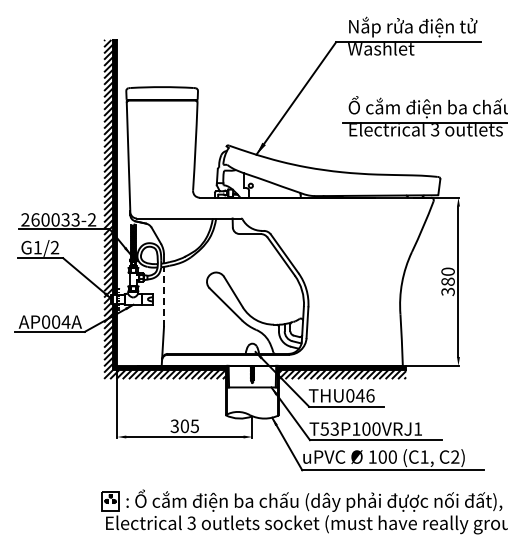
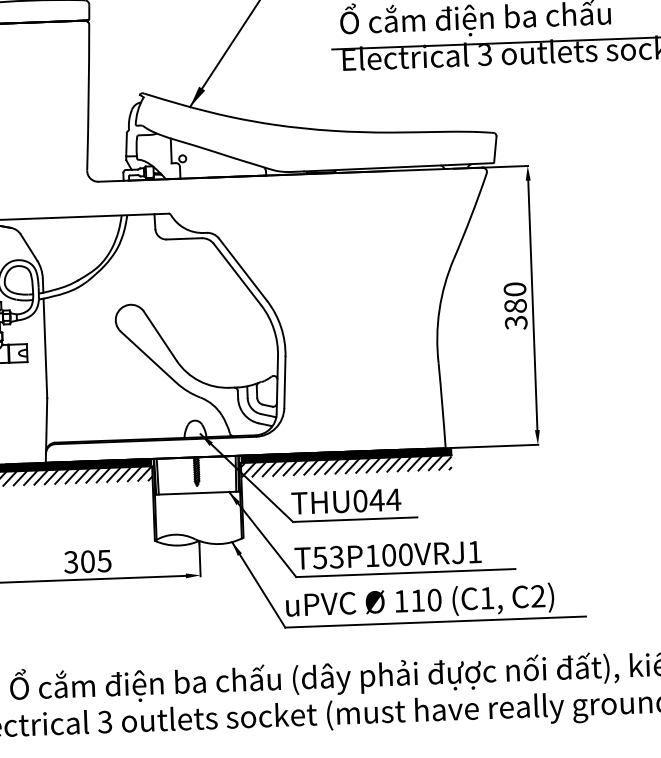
line: (164, 296) -> (46, 347), dashed -> solid
text: (369, 395) -> (392, 499), THU046 -> THU044
text: (382, 456) -> (417, 599), 100 -> 110

